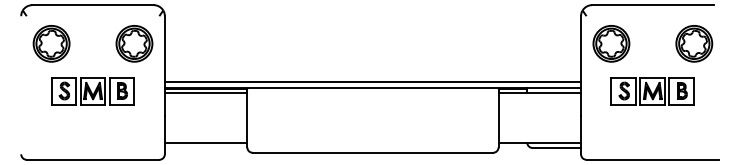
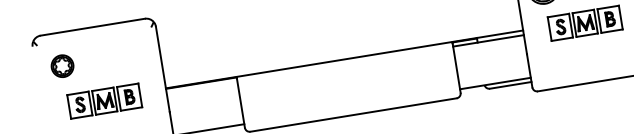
part: (51, 43) -> (62, 65), size x0.7
part: (134, 43) -> (133, 54), removed
line: (372, 82) -> (343, 54), removed
line: (205, 93) -> (201, 87), removed

